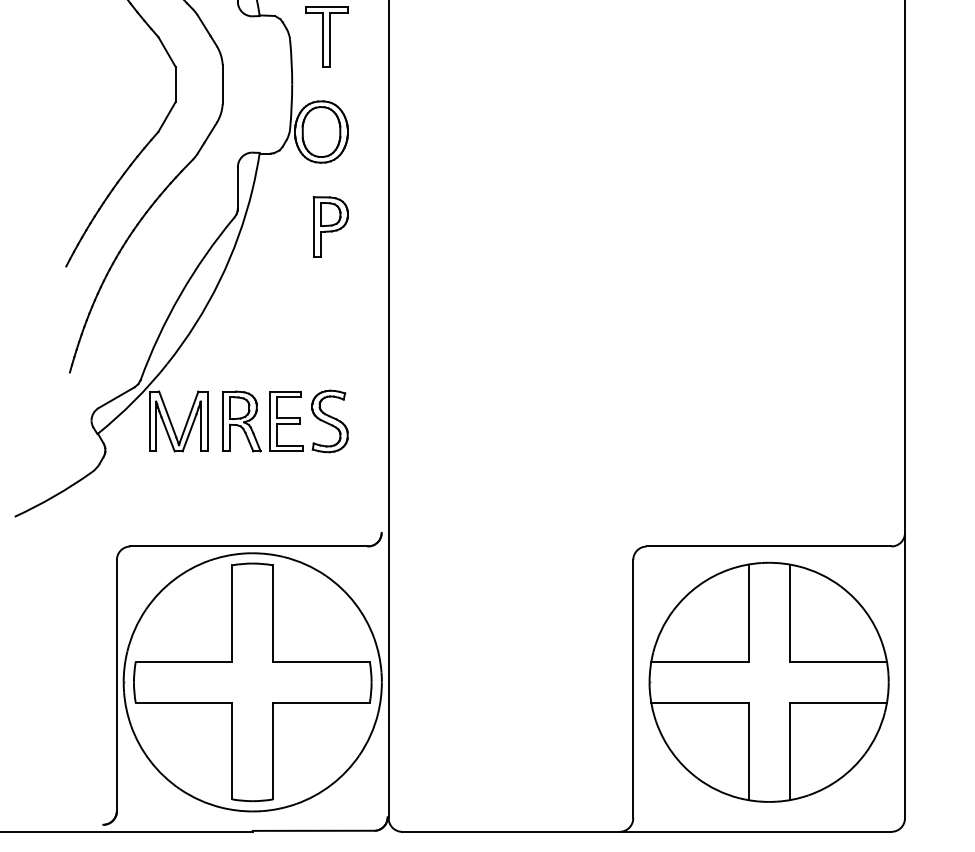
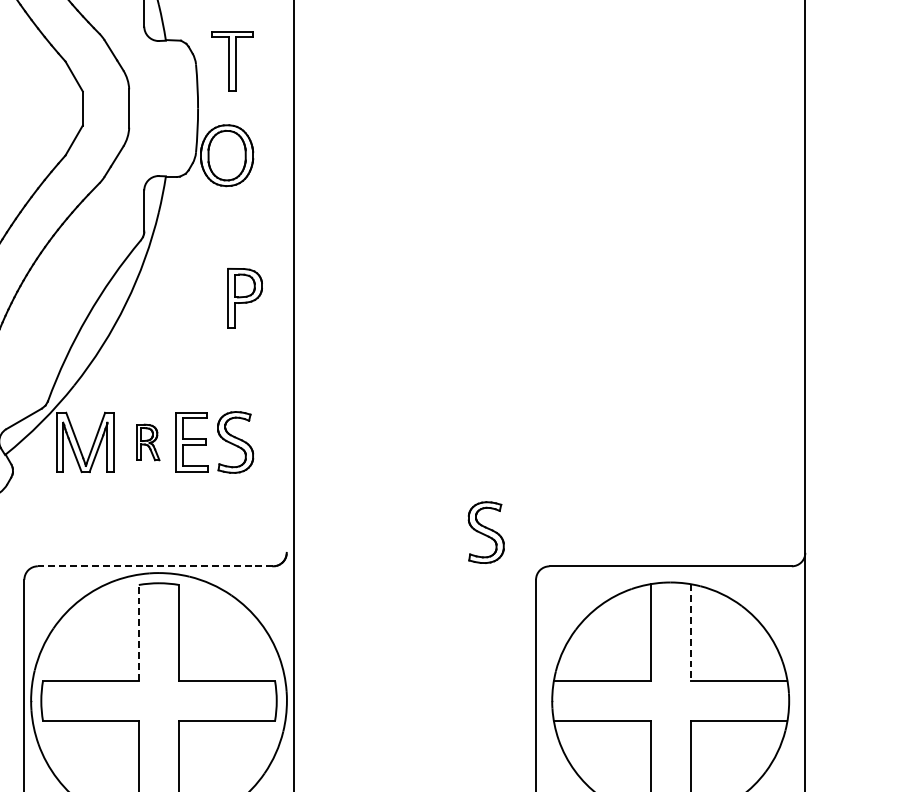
part: (330, 226) -> (244, 297), moved
part: (241, 421) -> (147, 442), size x0.6
part: (582, 512) -> (485, 532), added
line: (249, 546) -> (155, 566), solid -> dashed
line: (232, 613) -> (138, 632), solid -> dashed
line: (789, 613) -> (690, 632), solid -> dashed

